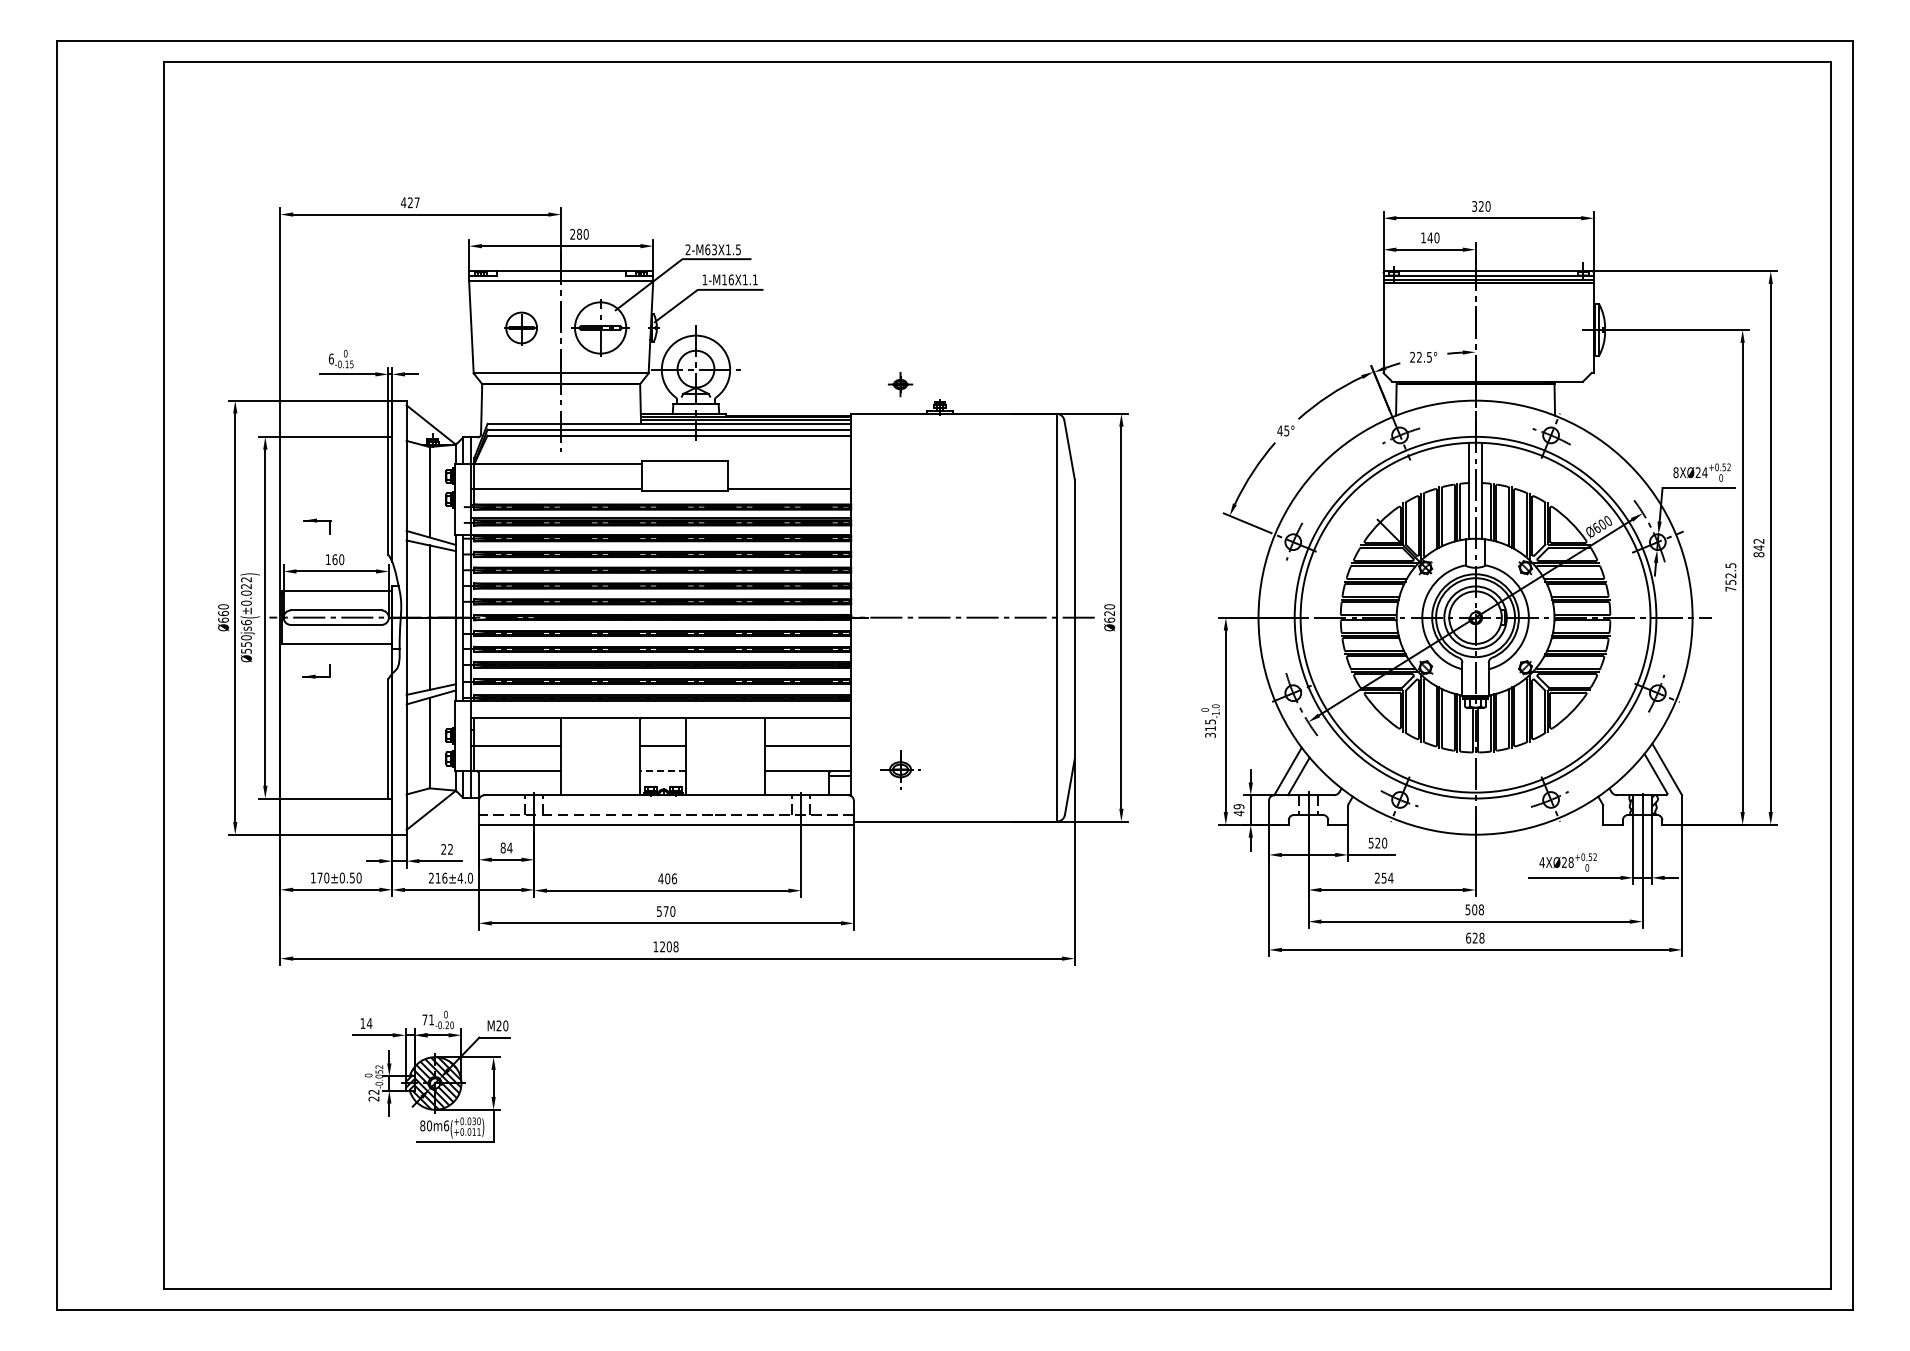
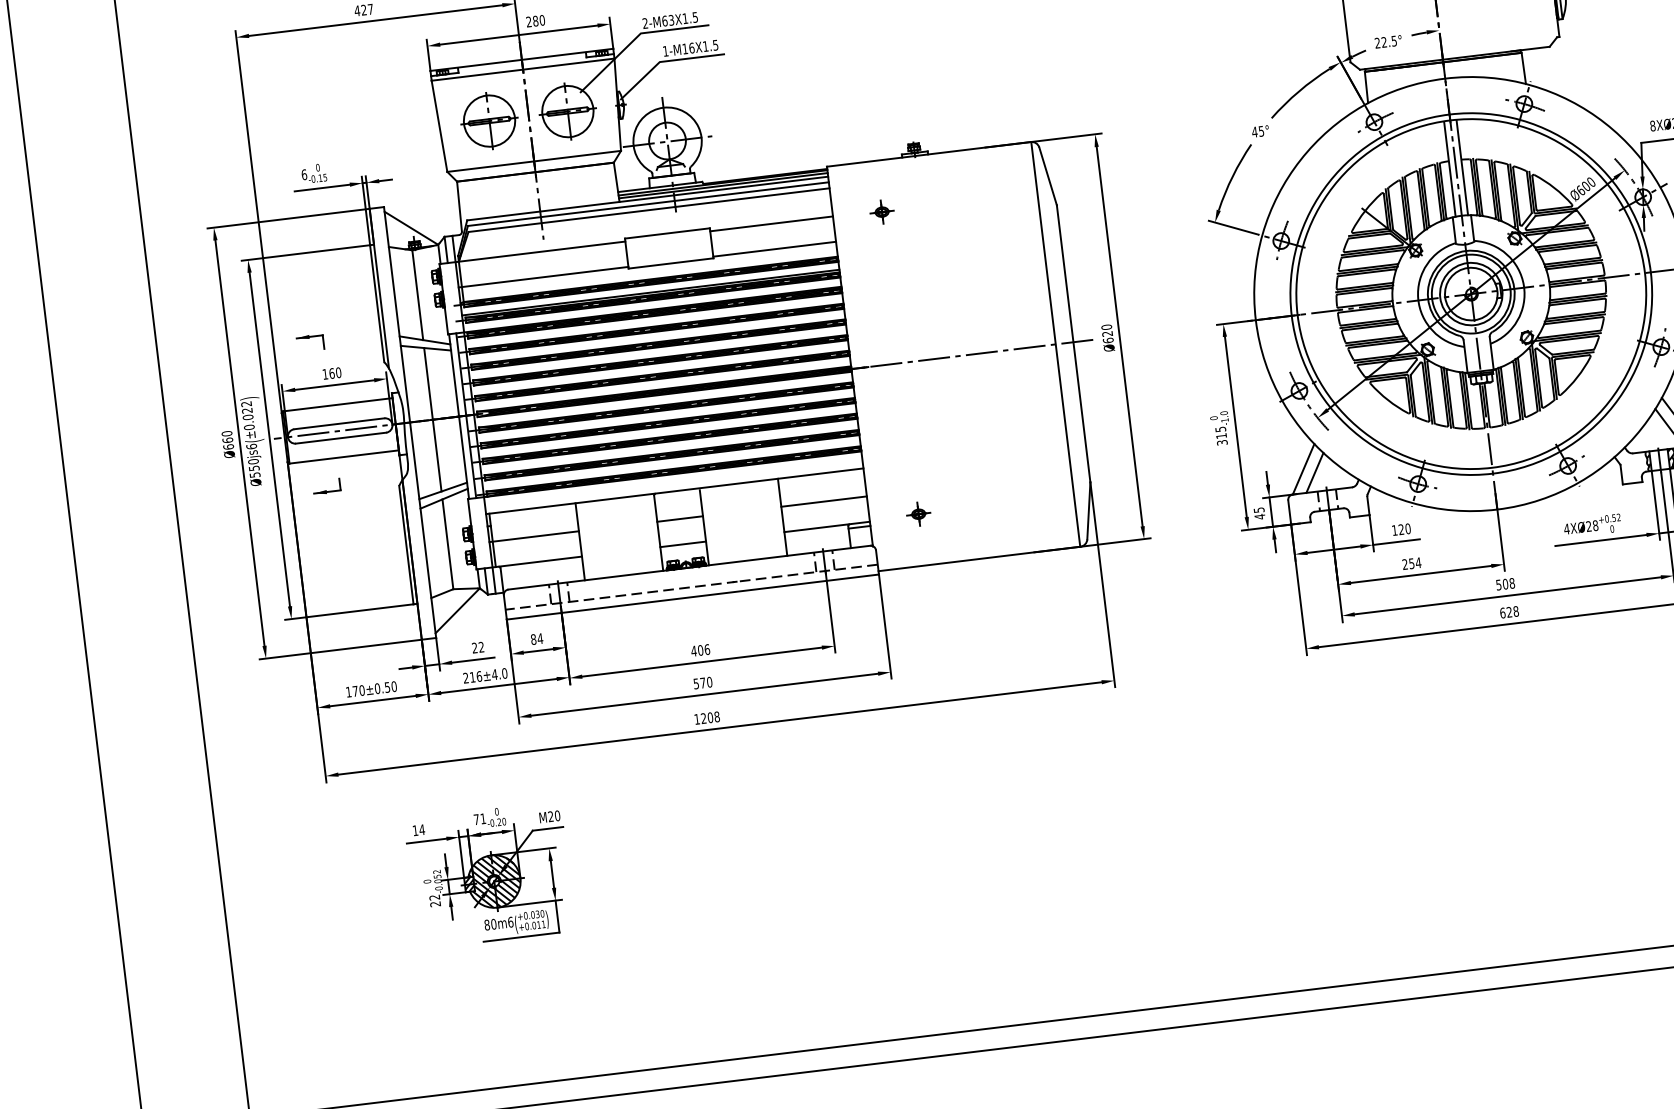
text: (754, 279) -> (714, 44), 1-M16X1.1 -> 1-M16X1.5
part: (521, 327) -> (489, 120), size x1.67
part: (900, 384) -> (882, 212), moved
line: (789, 463) -> (771, 223), added
part: (900, 769) -> (918, 513), size x0.62
line: (662, 771) -> (682, 544), dashed -> solid
text: (1238, 806) -> (1258, 510), 49 -> 45
text: (1370, 842) -> (1393, 529), 520 -> 120

